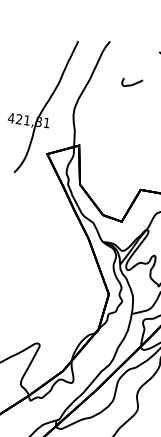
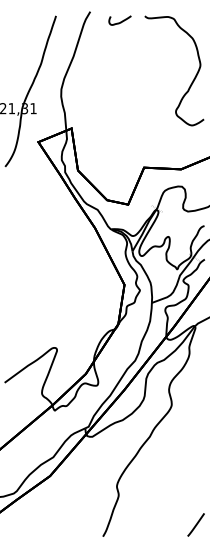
curve: (132, 83) -> (120, 21), moved

